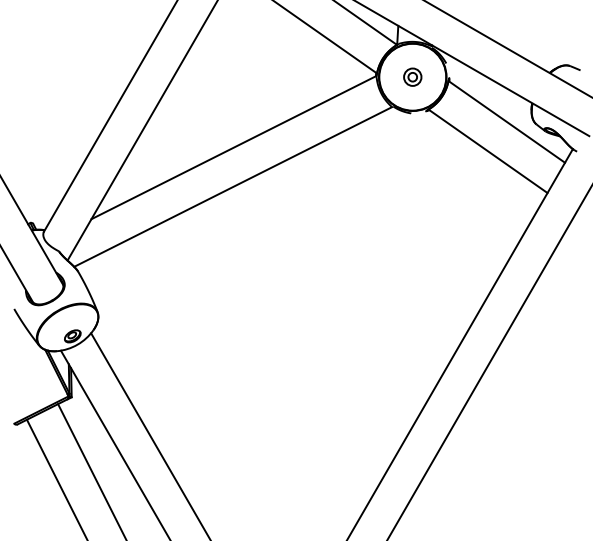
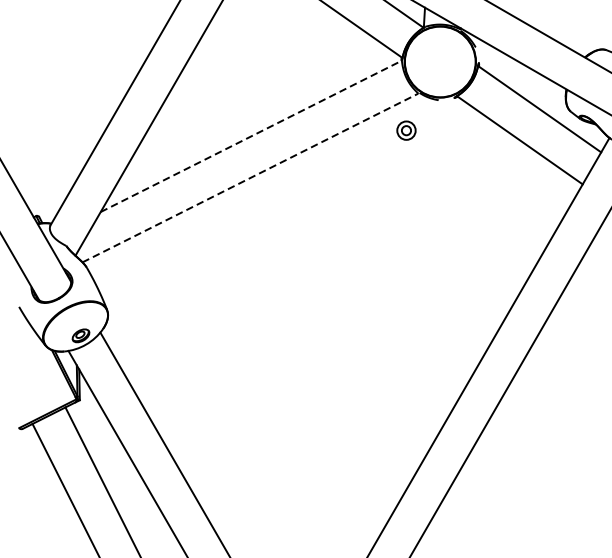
part: (412, 76) -> (406, 129), moved
line: (234, 147) -> (251, 136), solid -> dashed
line: (233, 187) -> (250, 178), solid -> dashed

